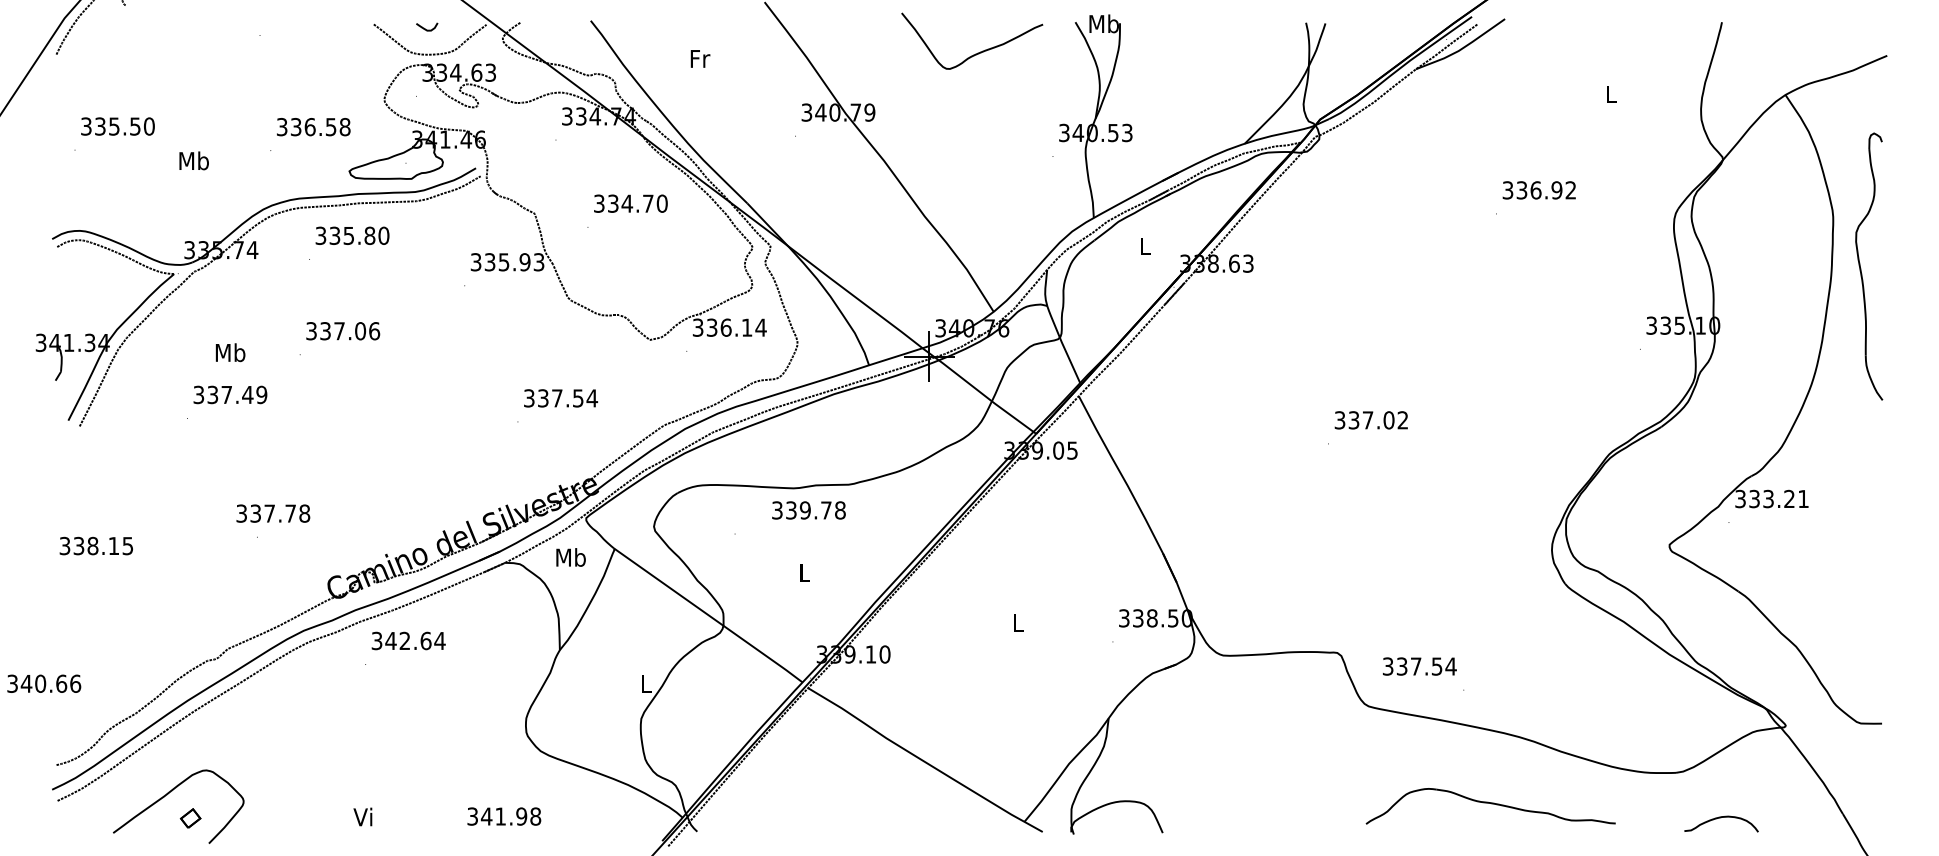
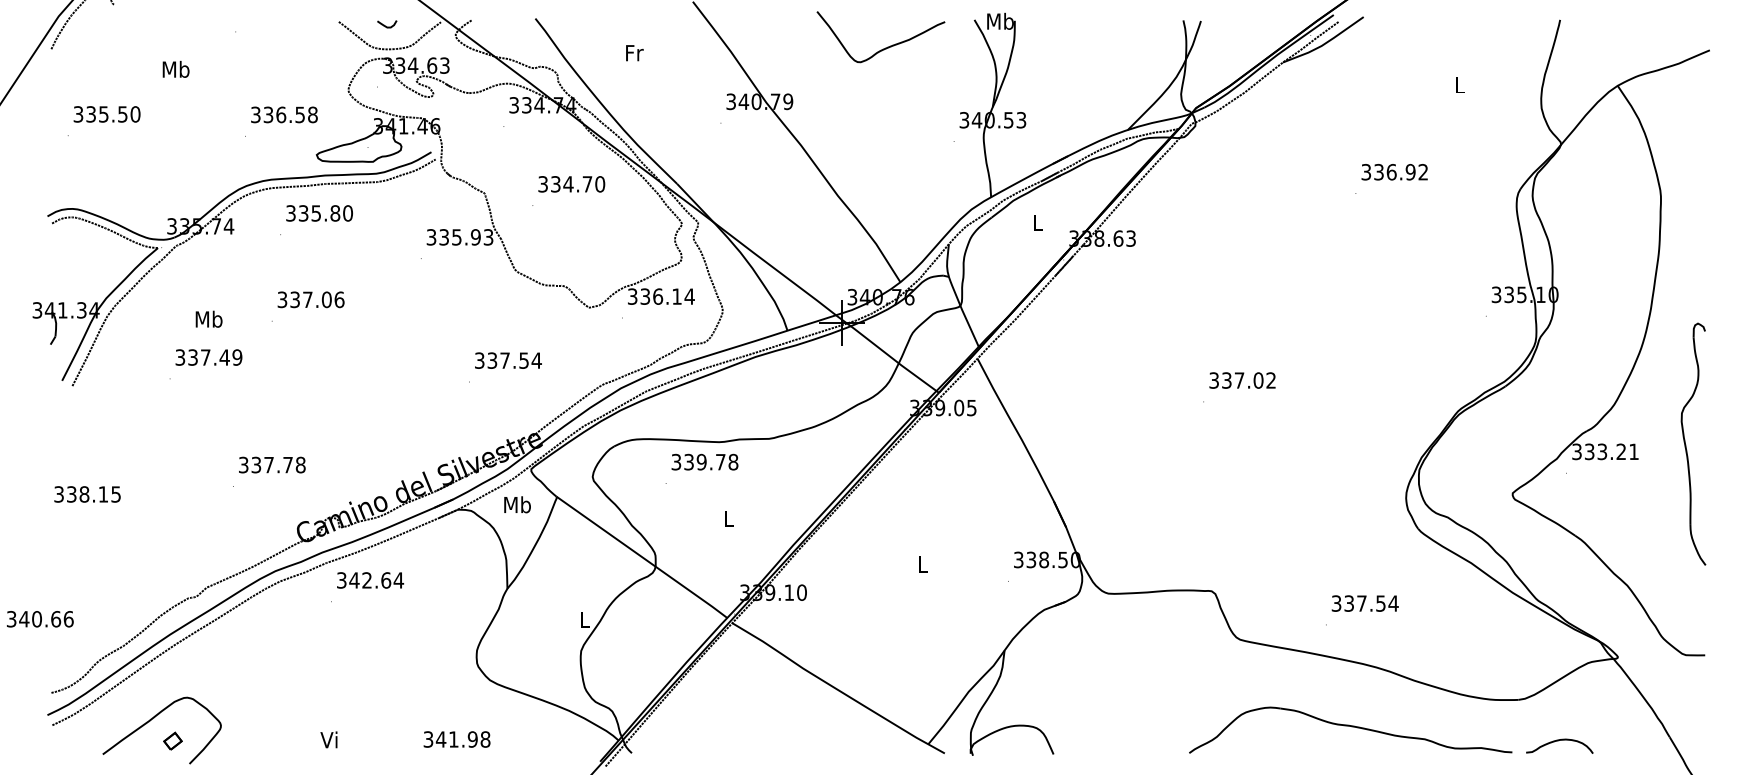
text: (193, 160) -> (175, 69), moved
part: (1861, 268) -> (1686, 445), moved
text: (808, 510) -> (704, 462), moved
text: (273, 513) -> (272, 464), moved
text: (1419, 666) -> (1364, 603), moved
part: (1490, 806) -> (1350, 730), size x1.43

